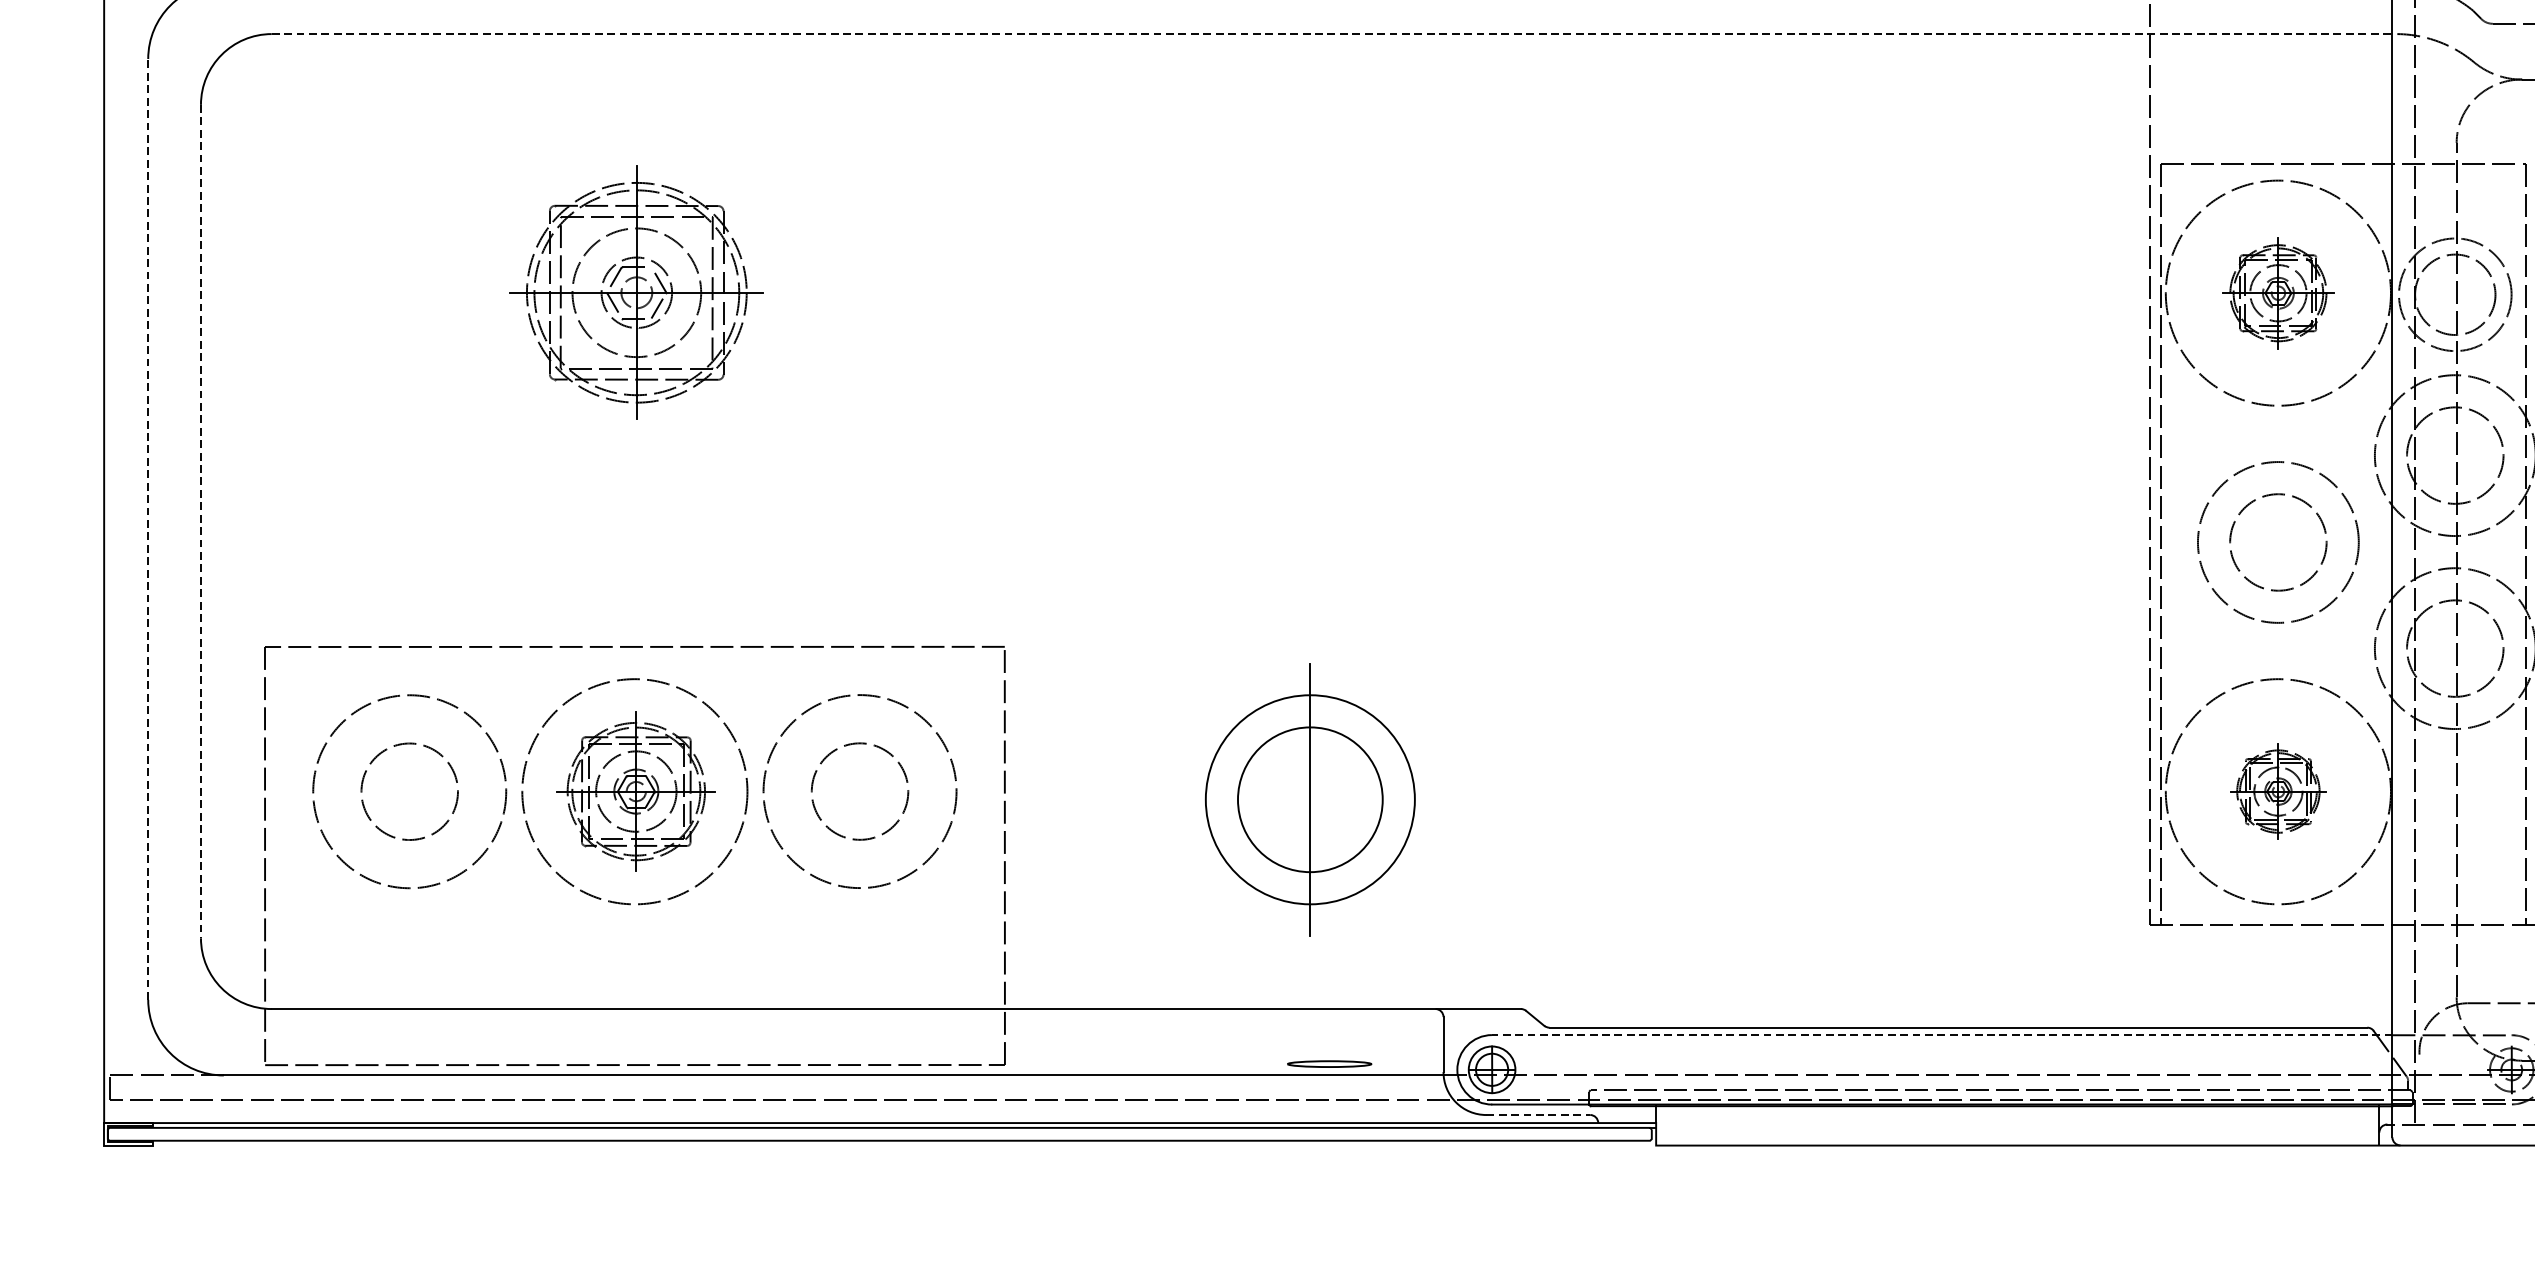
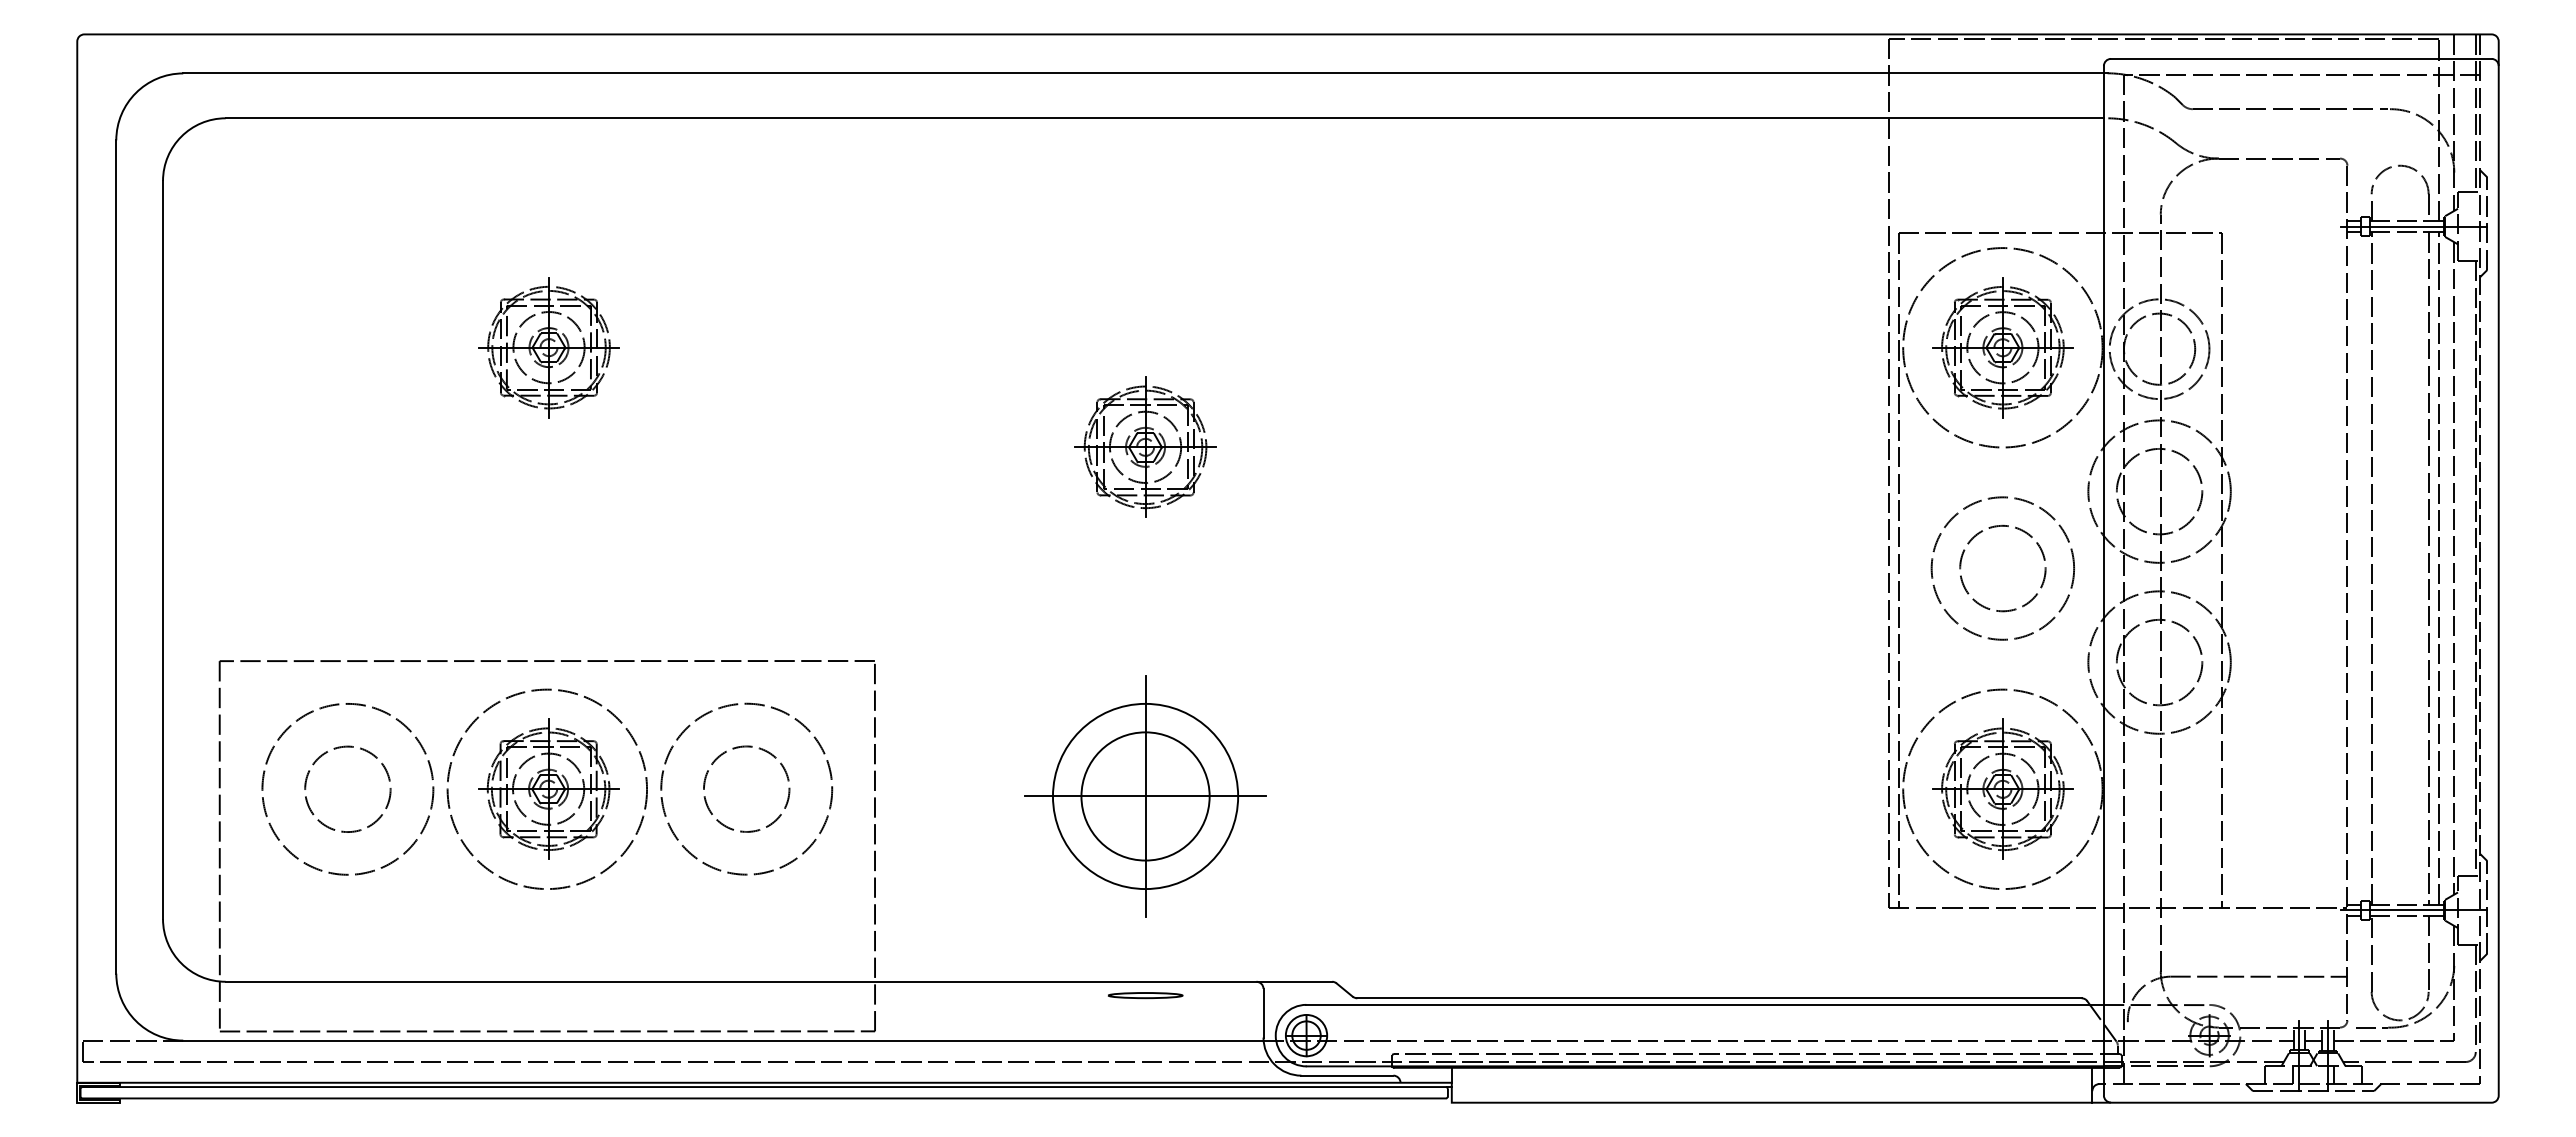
line: (1332, 34) -> (1165, 118), dashed -> solid
part: (636, 292) -> (548, 347), size x0.62
part: (2277, 292) -> (2002, 347), size x1.43
part: (1310, 404) -> (1145, 446), added
line: (201, 522) -> (163, 550), dashed -> solid
line: (148, 529) -> (116, 557), dashed -> solid
part: (2277, 790) -> (2002, 788), size x1.67
line: (1310, 799) -> (1145, 796), added
line: (1942, 1034) -> (1705, 1004), dashed -> solid
part: (1329, 1064) -> (1145, 995), moved
line: (1538, 1114) -> (1347, 1075), dashed -> solid

